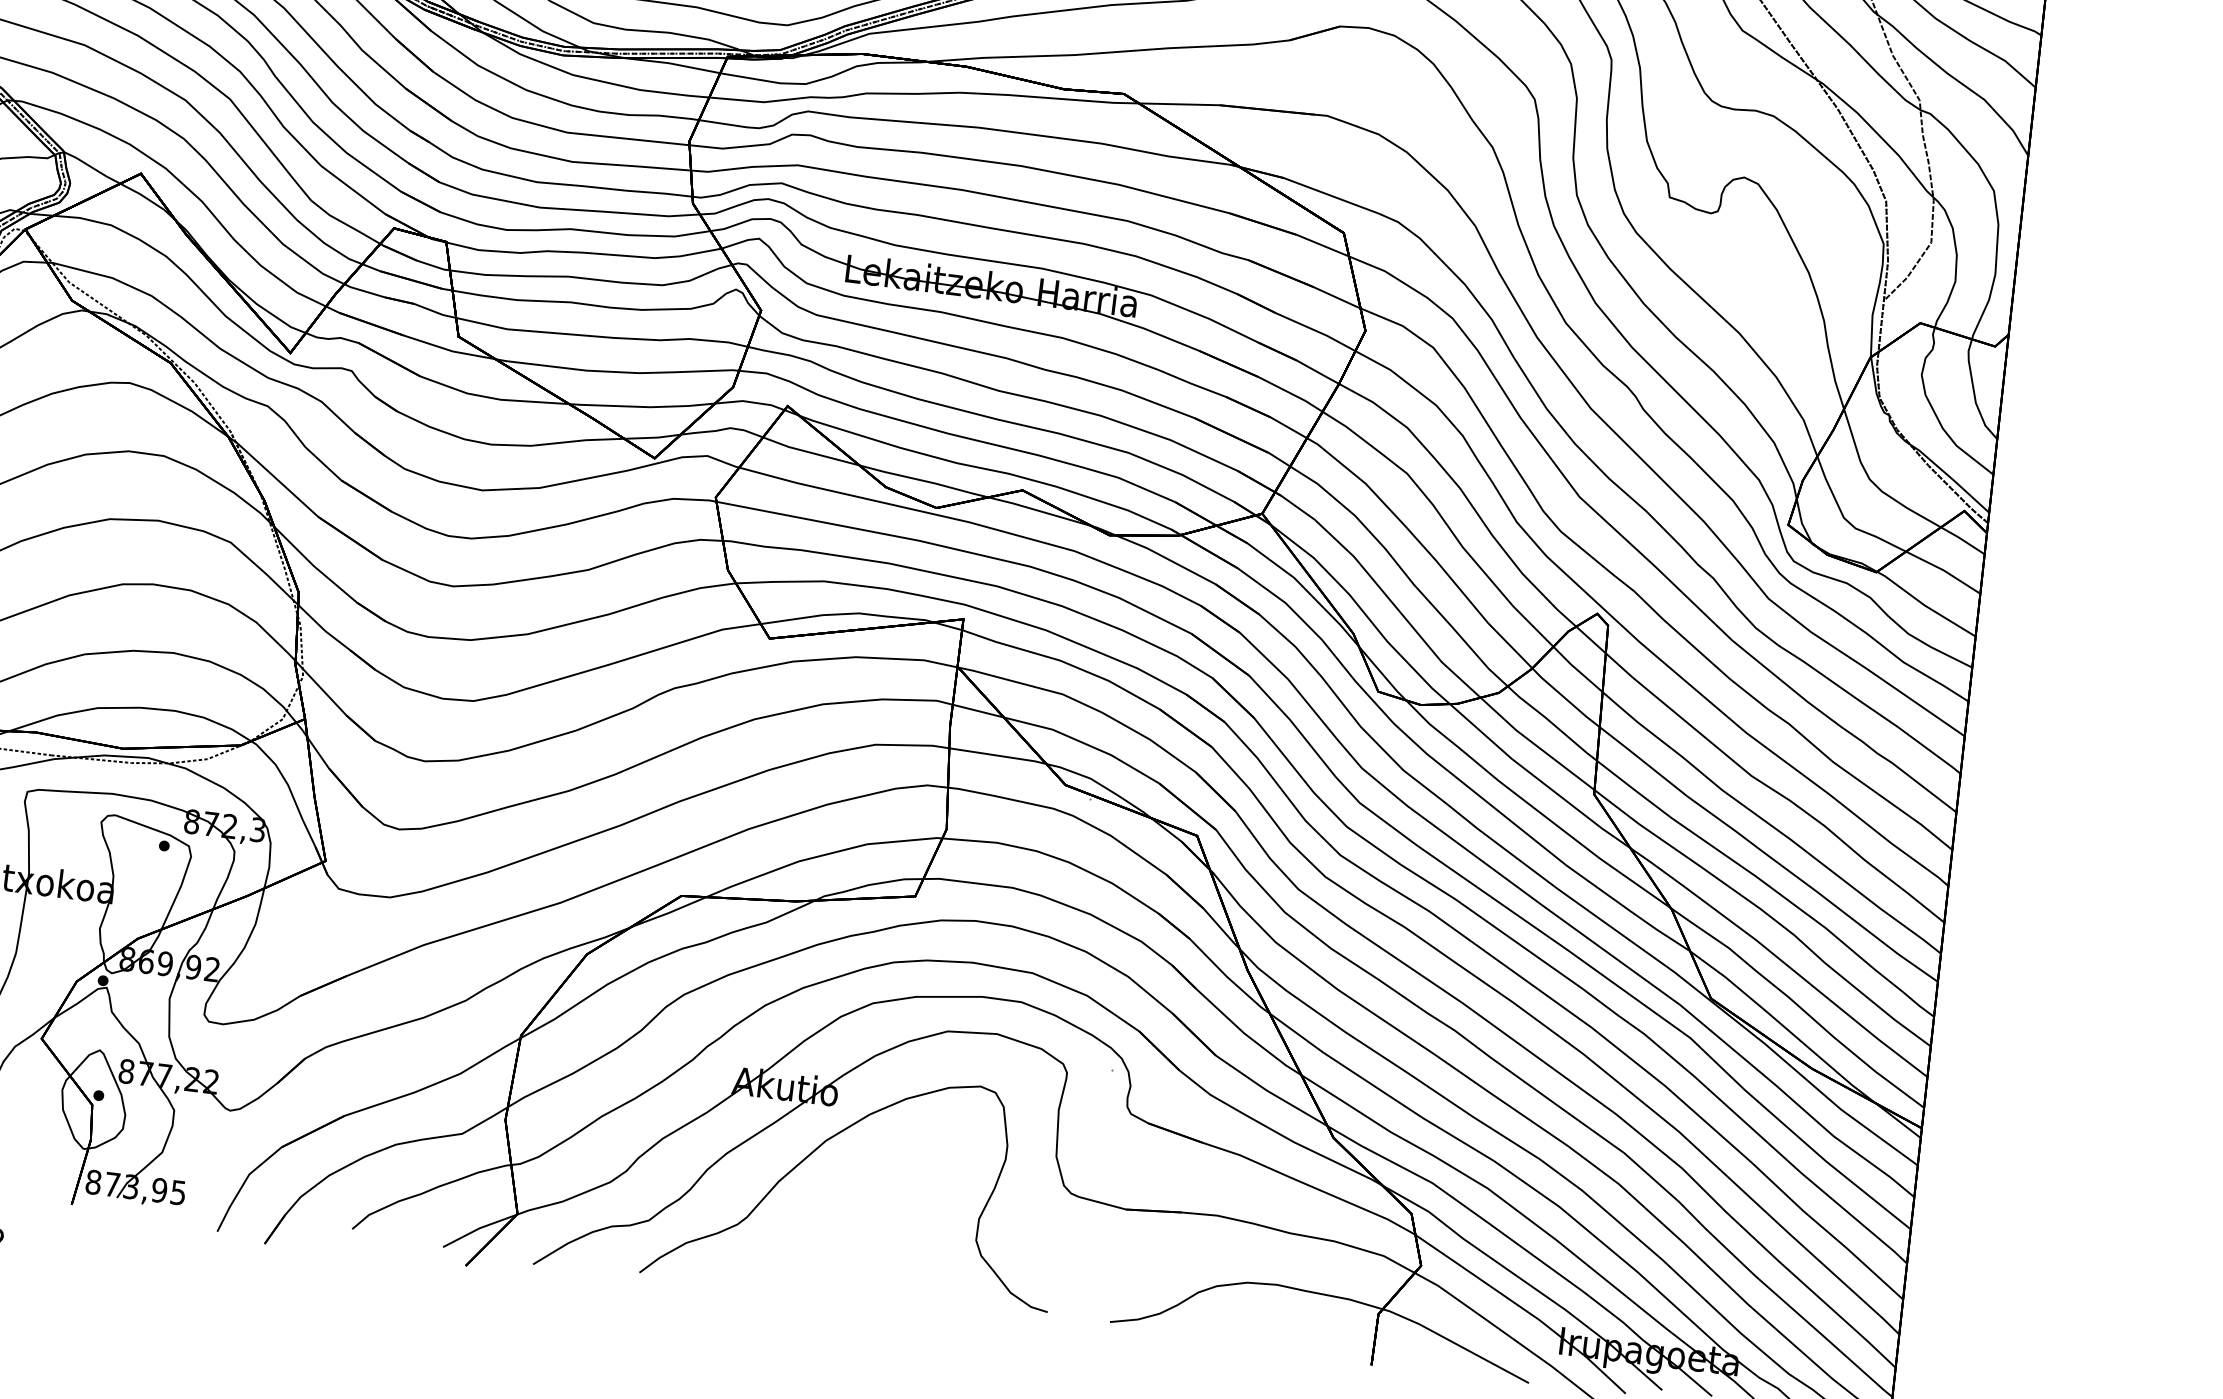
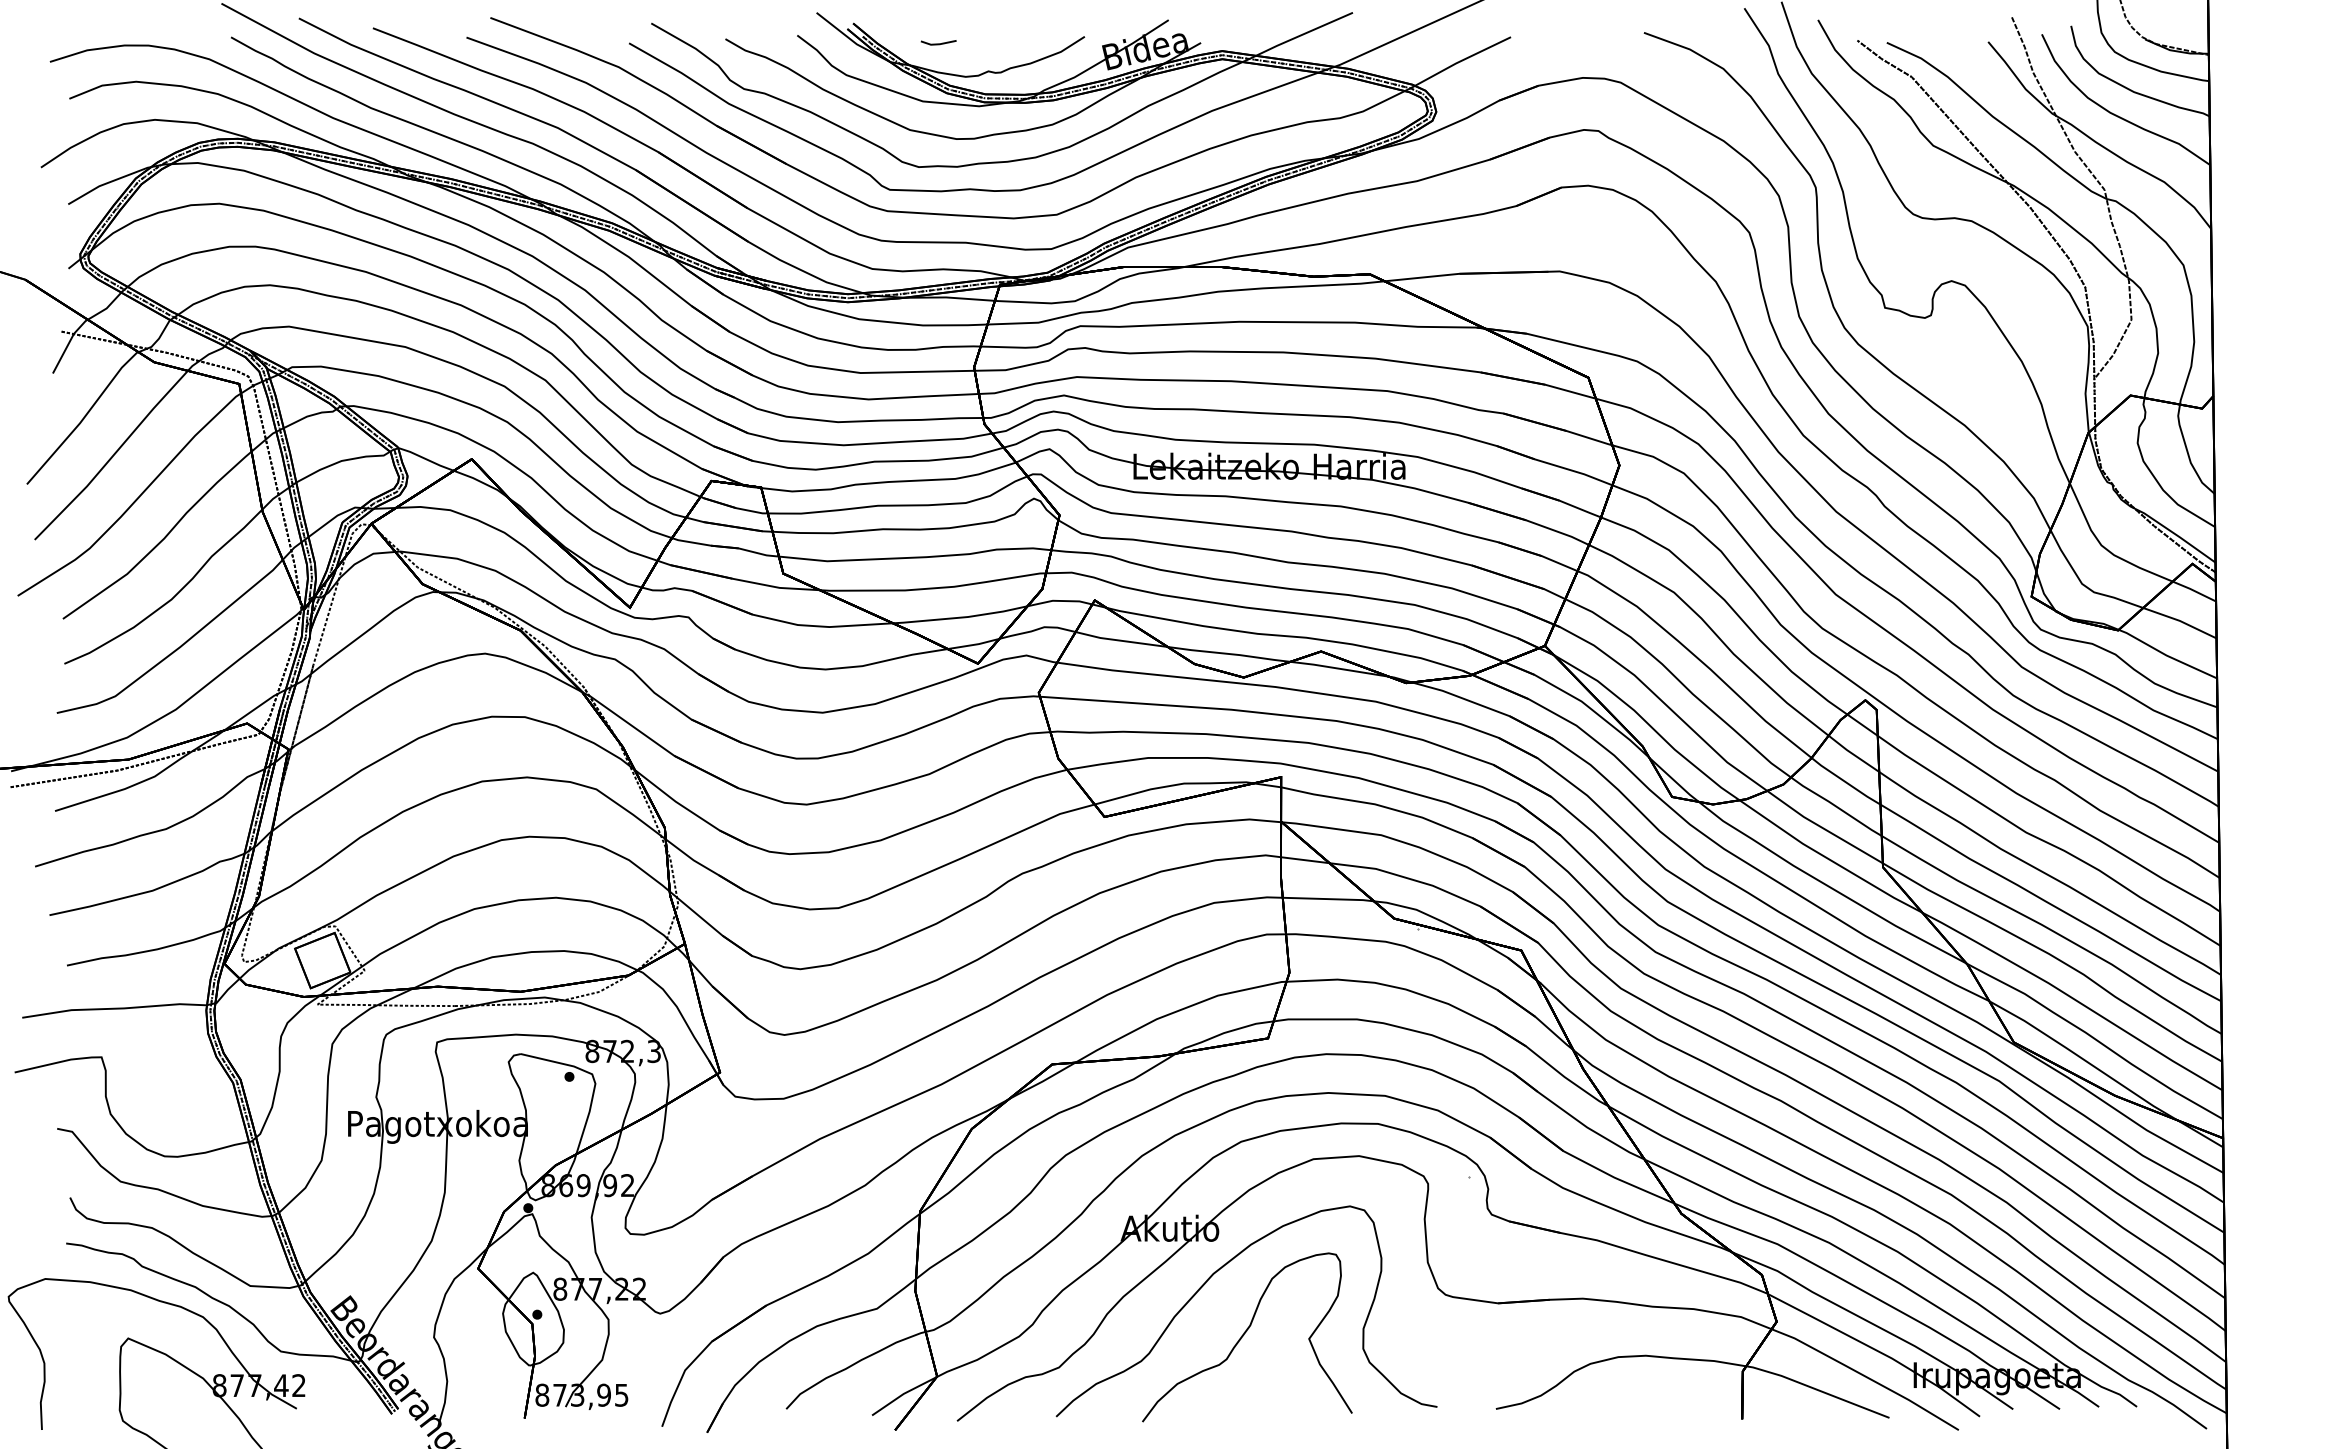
curve: (851, 1210) -> (1244, 1335), added

